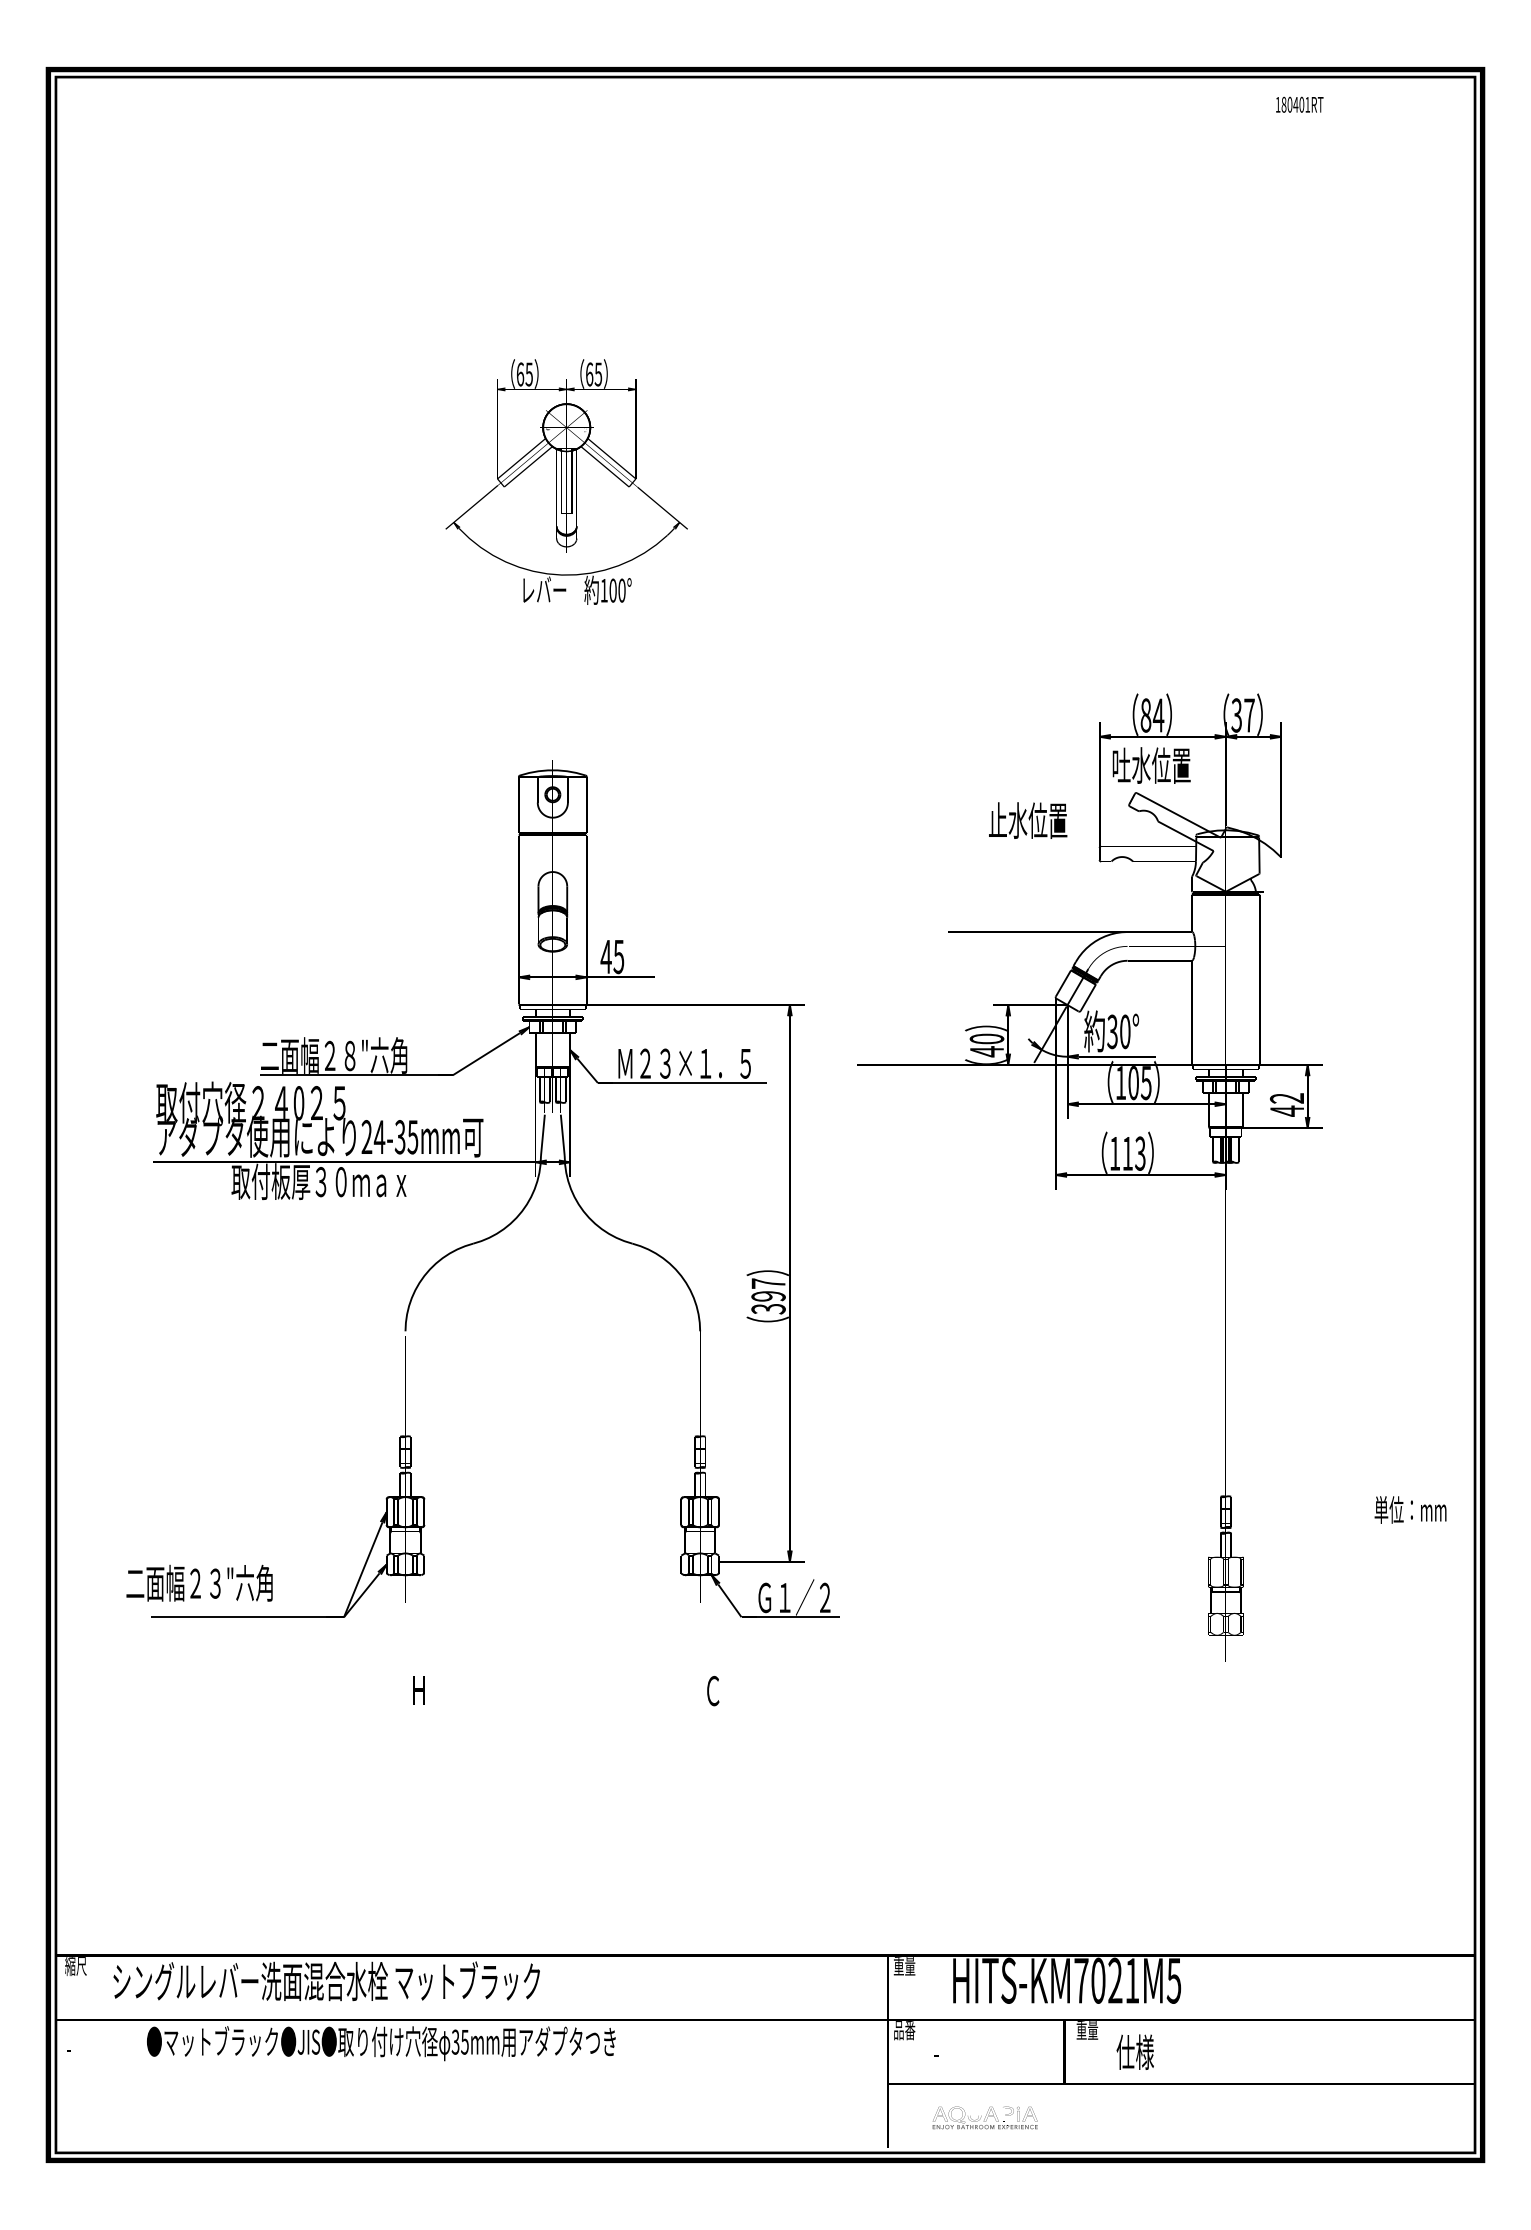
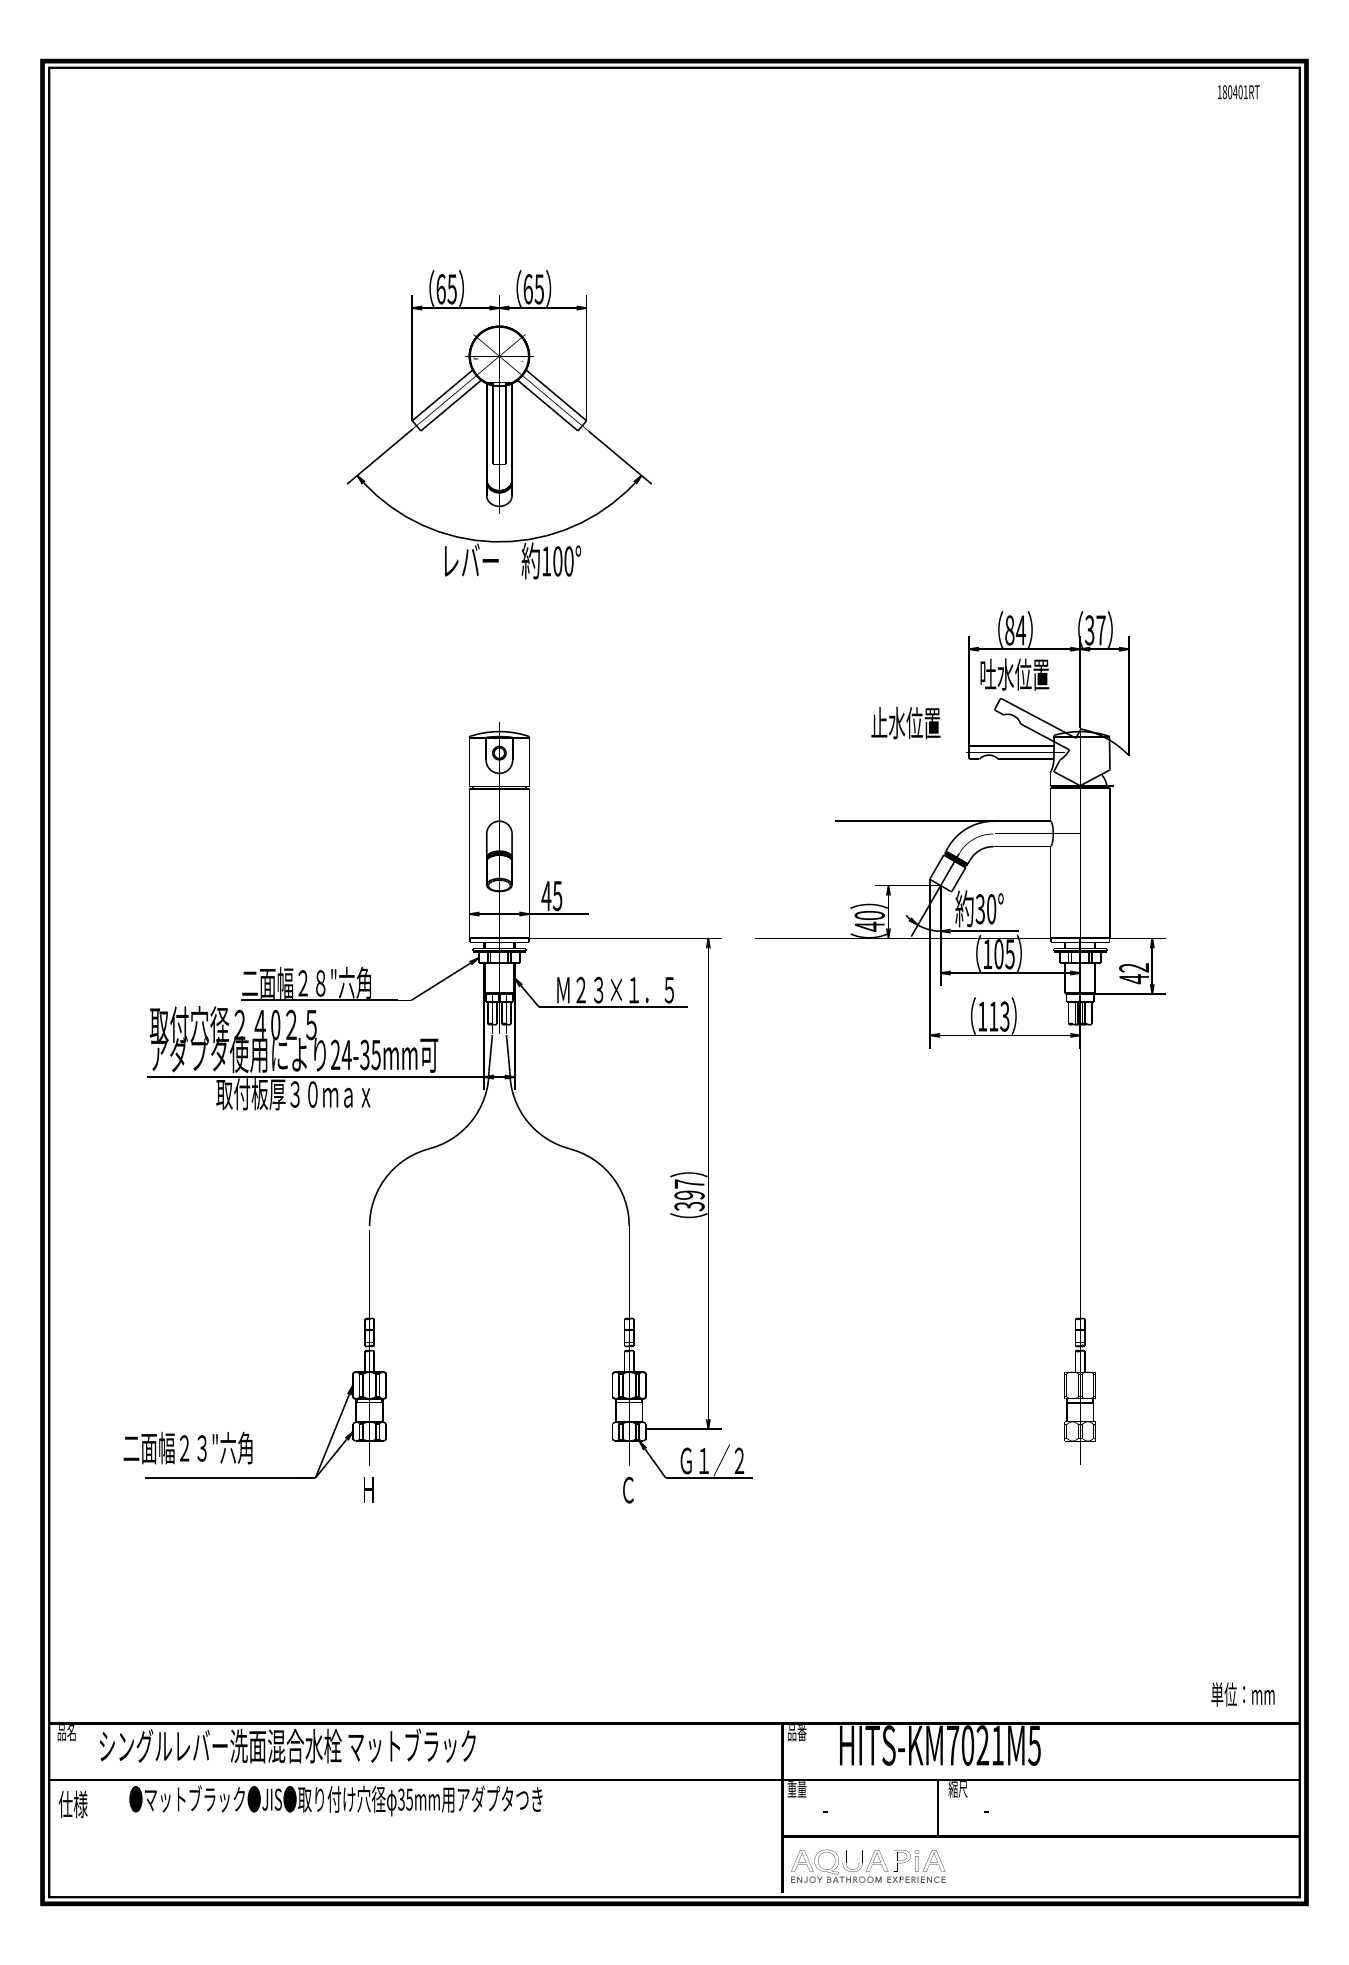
text: (1299, 104) -> (1238, 91), moved
part: (566, 481) -> (499, 424), size x1.43
part: (482, 1162) -> (437, 1077), moved
text: (1410, 1509) -> (1242, 1694), moved
text: (75, 1966) -> (66, 1732), 縮尺 -> 品名
text: (904, 1966) -> (797, 1732), 重量 -> 品番
text: (904, 2030) -> (797, 1789), 品番 -> 重量
text: (1087, 2030) -> (958, 1789), 重量 -> 縮尺
text: (82, 2047) -> (72, 1804), - -> 仕様
text: (1134, 2051) -> (999, 1807), 仕様 -> -
part: (984, 2117) -> (867, 1866), size x1.67

